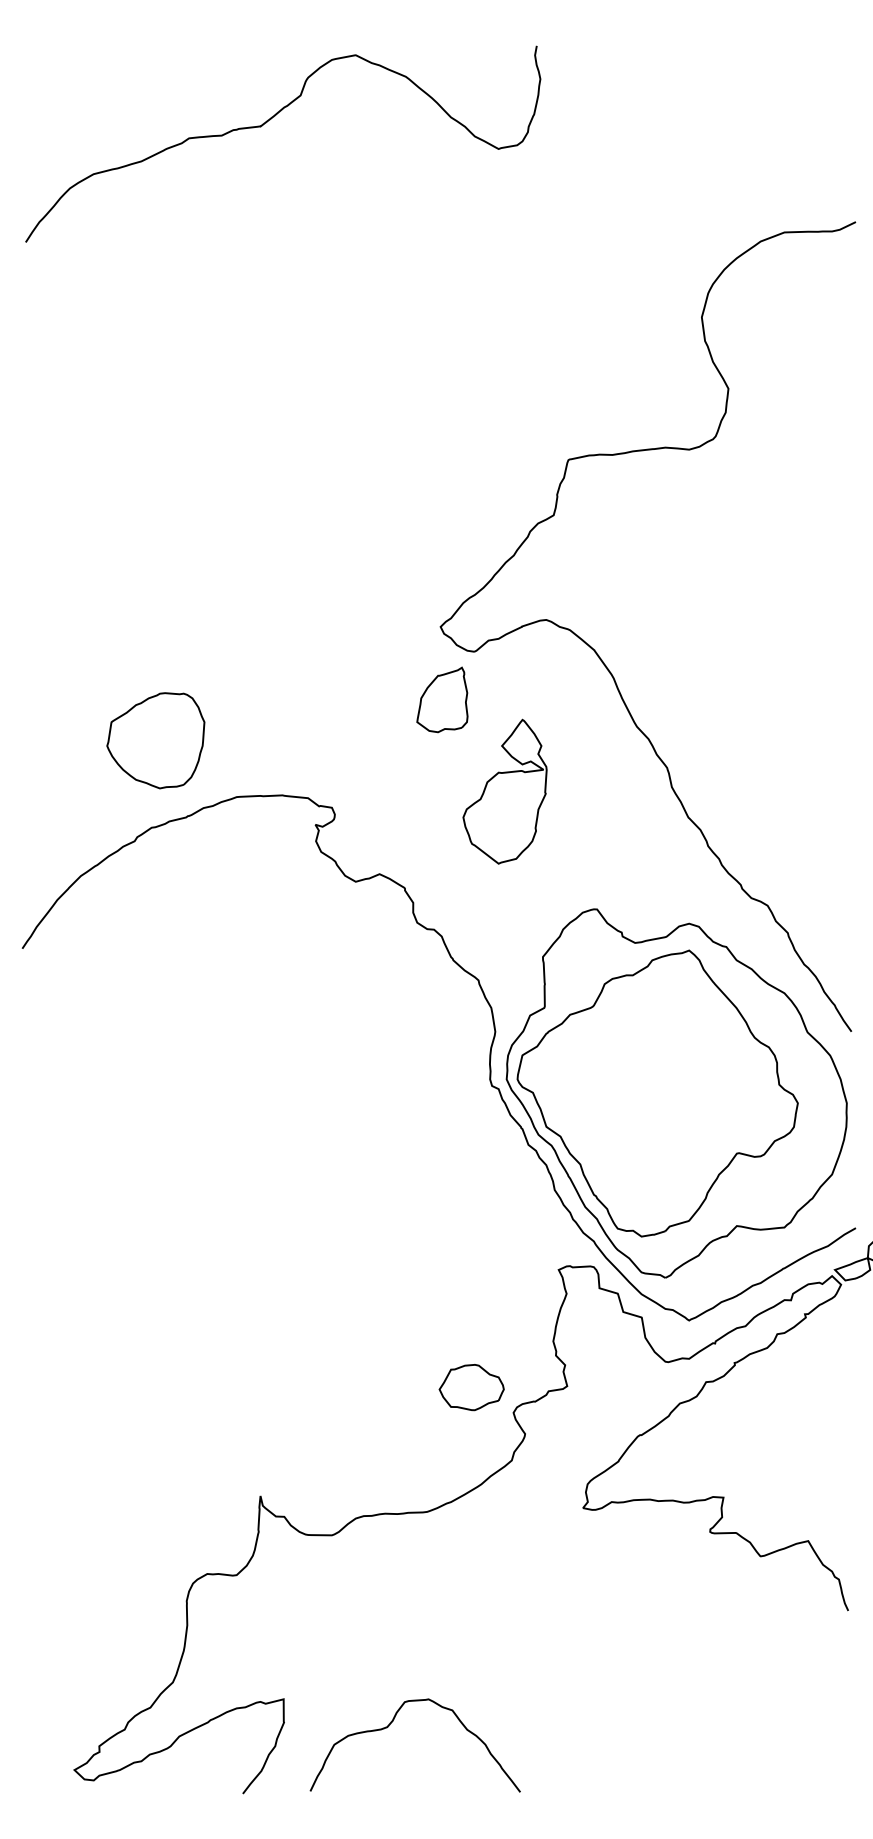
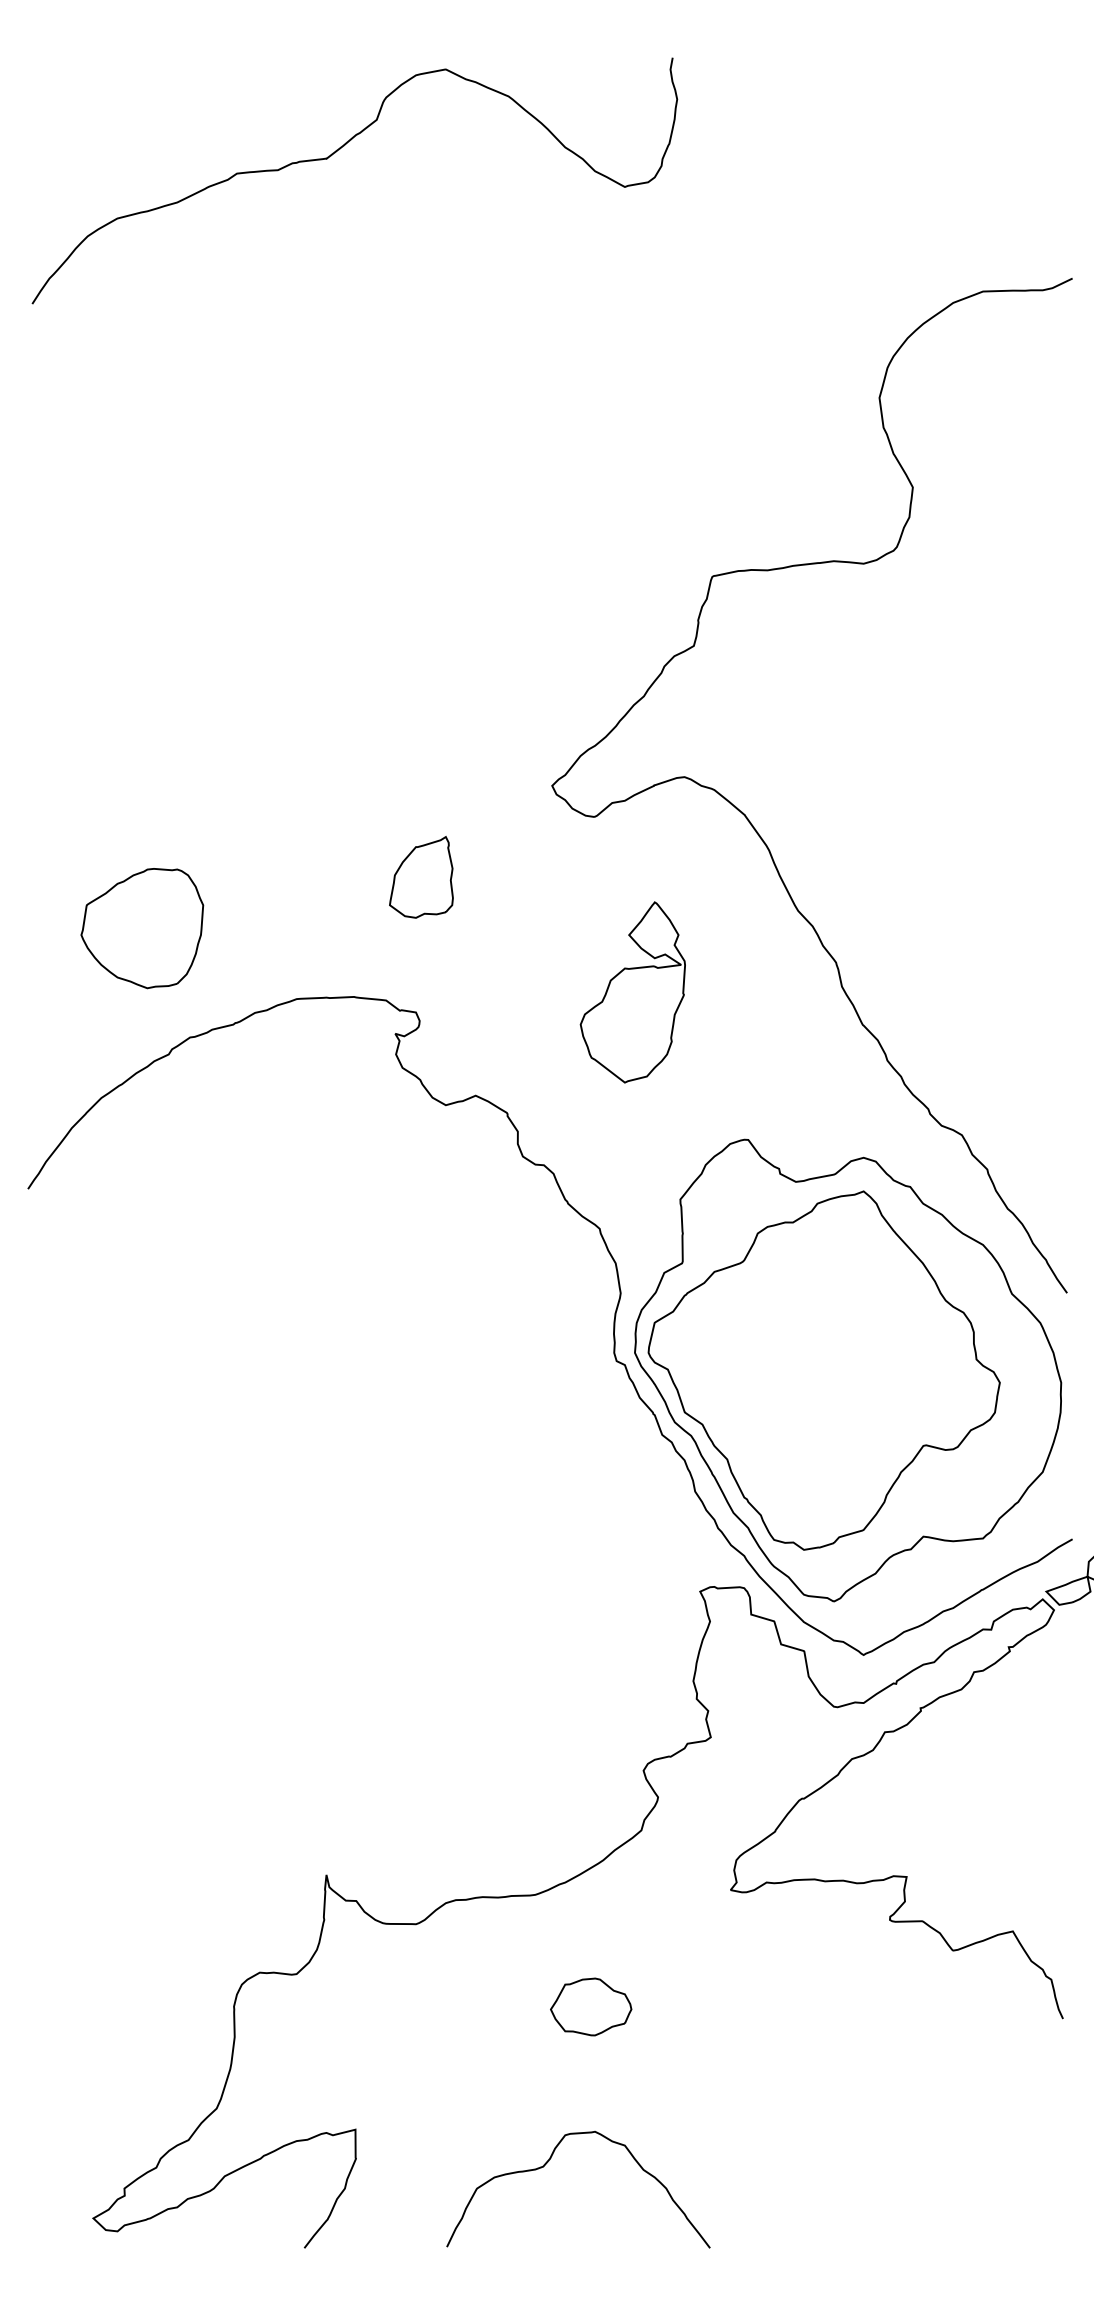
part: (442, 700) -> (421, 877), moved
part: (156, 740) -> (142, 928), moved
part: (472, 1387) -> (591, 2006), moved
curve: (391, 1723) -> (548, 2162), moved

